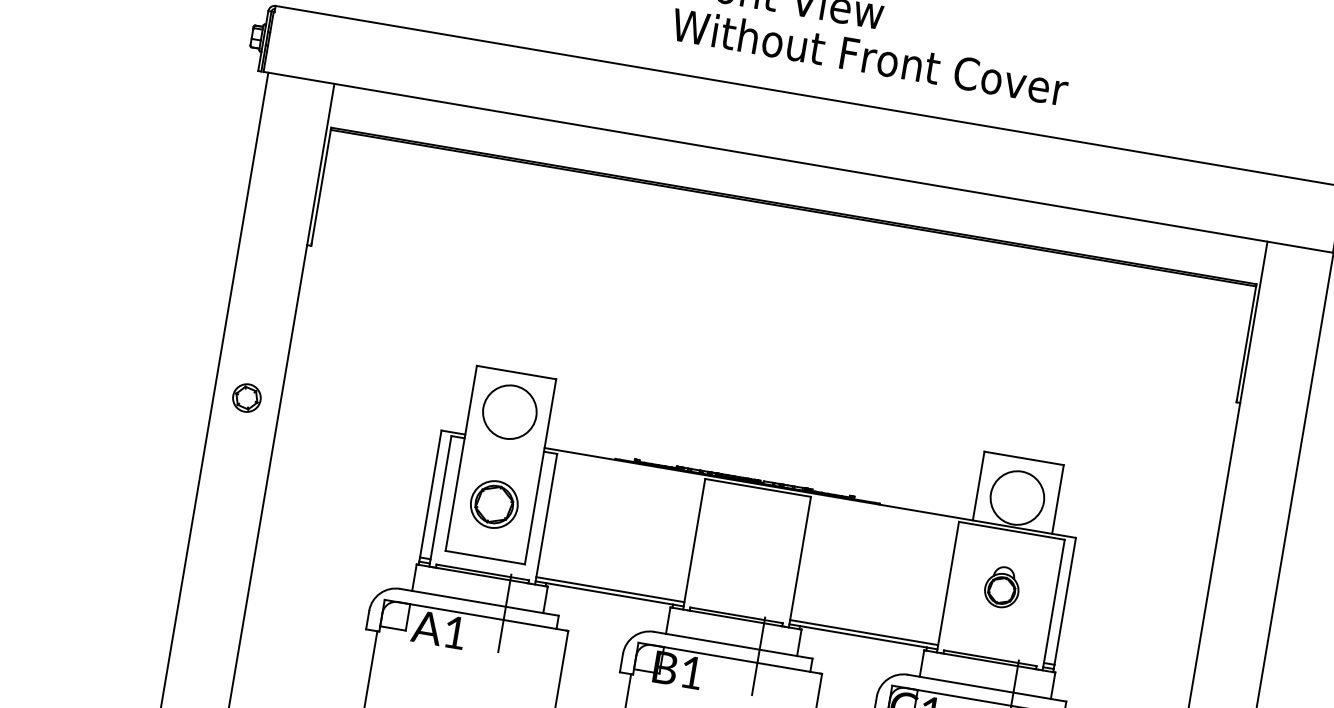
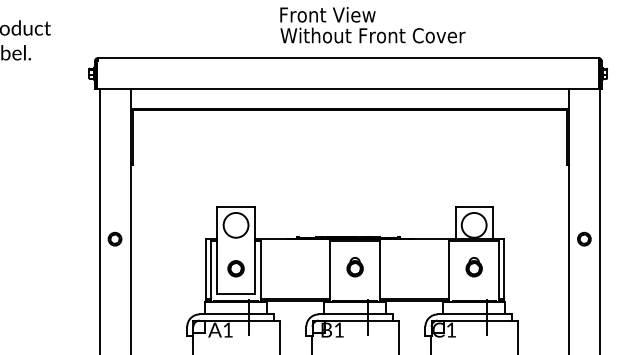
part: (493, 503) -> (235, 268), size x0.71
part: (747, 544) -> (354, 267), added
part: (1247, 565) -> (584, 238), added

